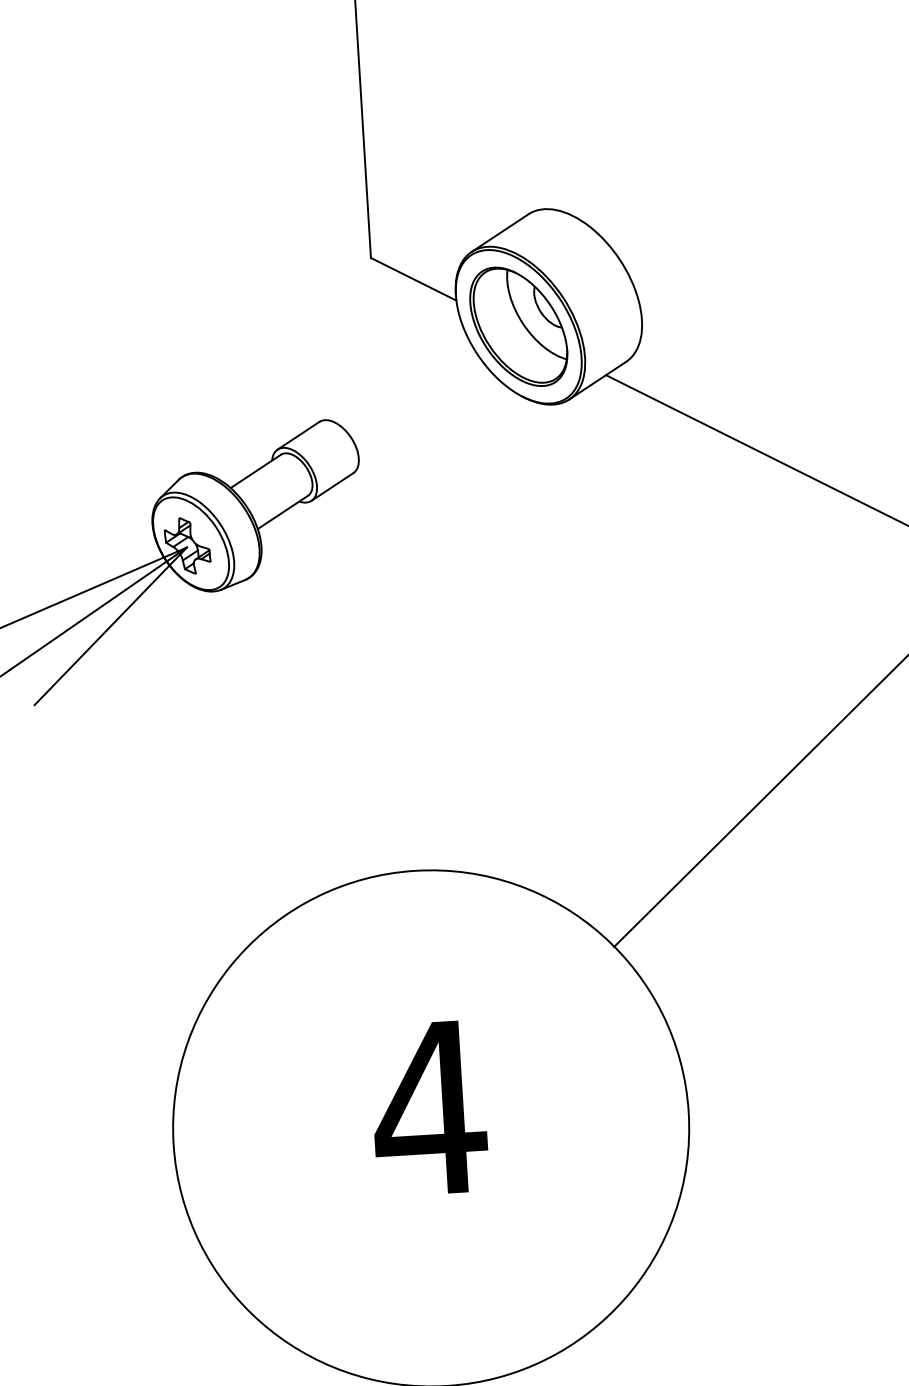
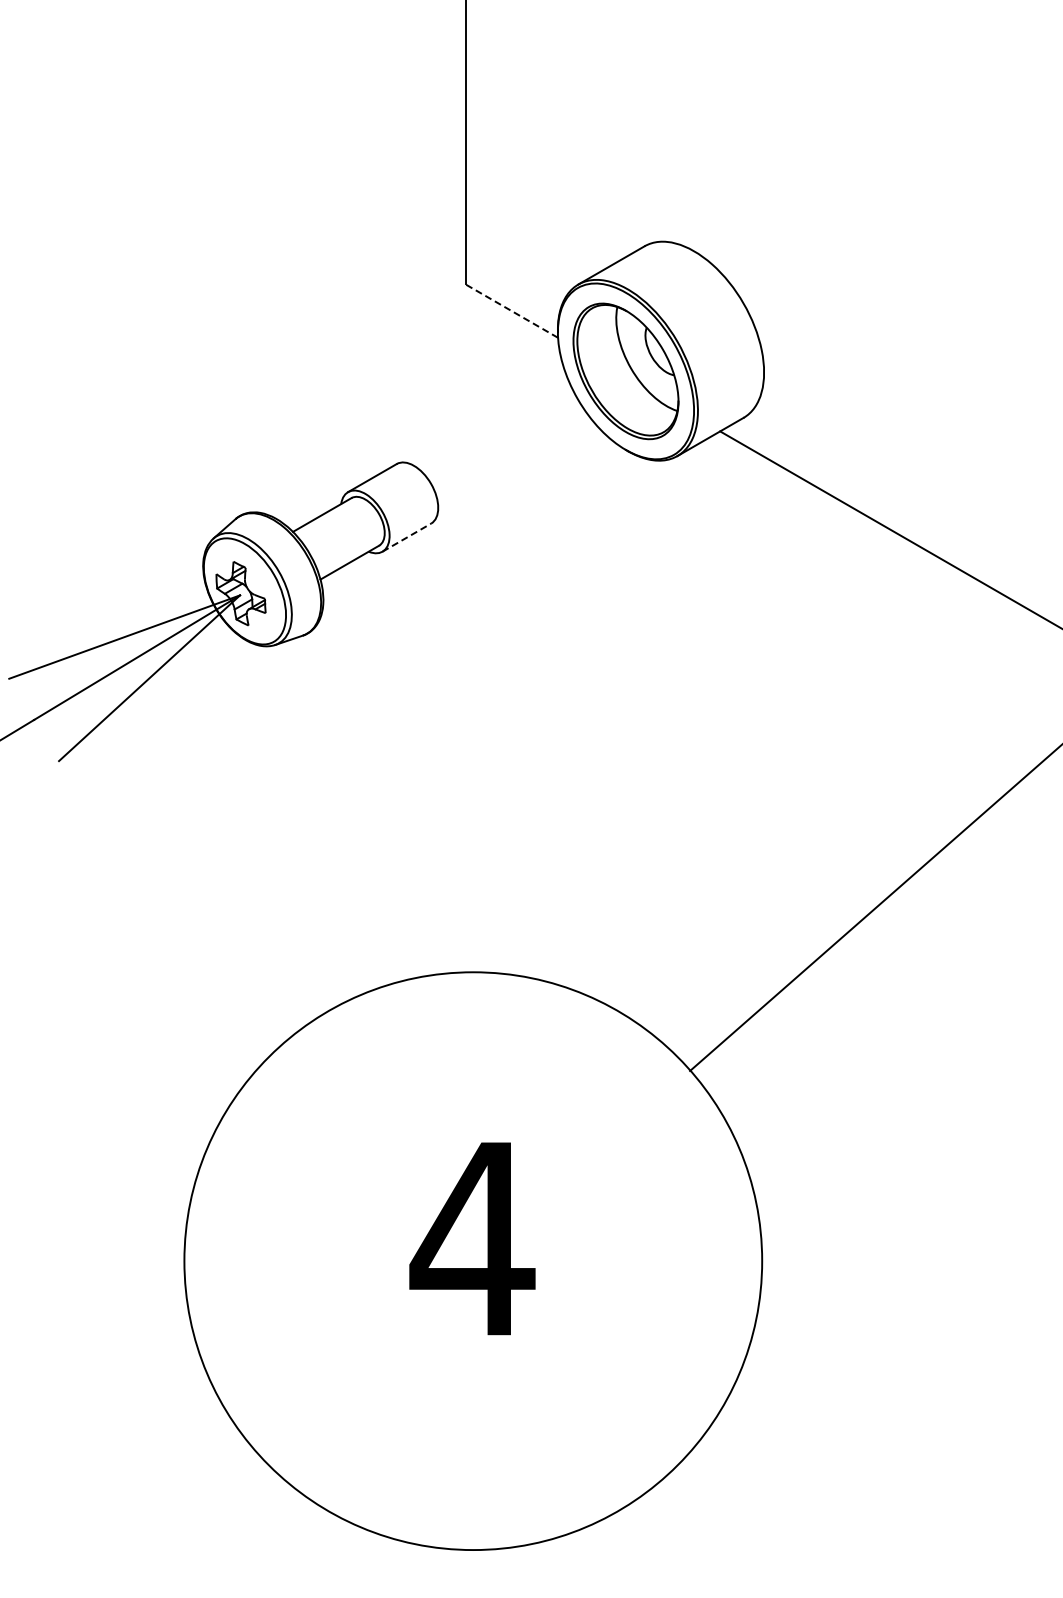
line: (413, 278) -> (511, 310), solid -> dashed
line: (333, 486) -> (407, 537), solid -> dashed

